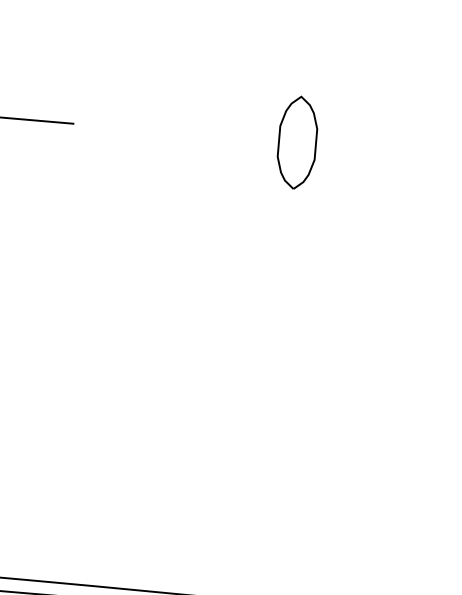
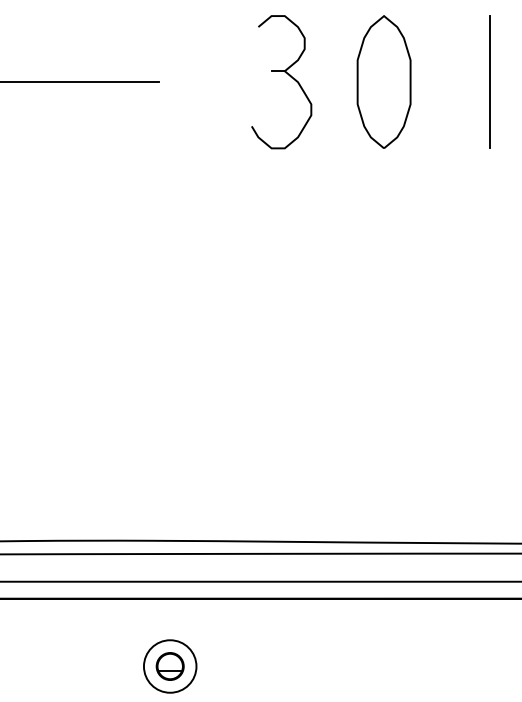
part: (199, 125) -> (285, 73), added
part: (296, 142) -> (383, 81), size x1.43
line: (402, 152) -> (489, 82), added

